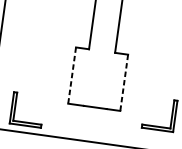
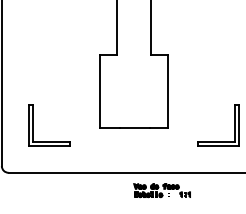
line: (72, 75) -> (100, 91), dashed -> solid
line: (123, 82) -> (167, 91), dashed -> solid
part: (15, 108) -> (33, 125), moved

